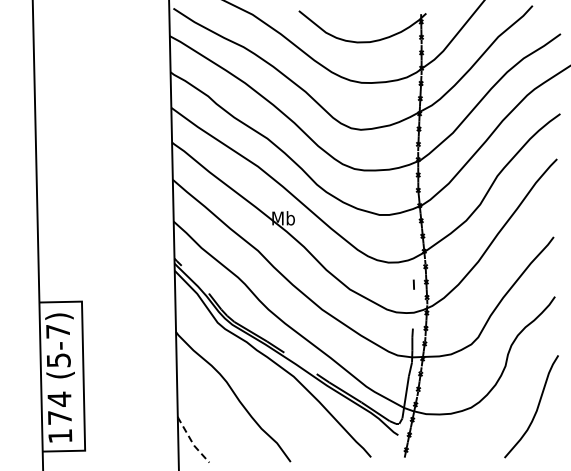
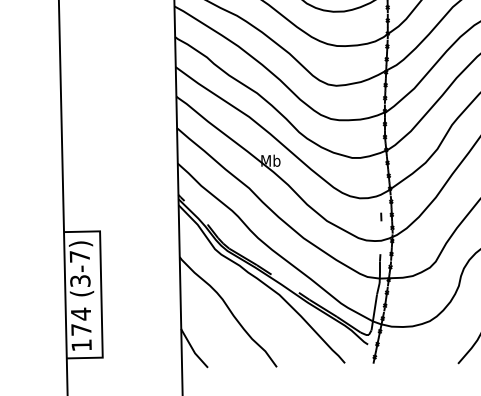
text: (58, 359) -> (80, 280), (5-7) -> (3-7)
line: (191, 441) -> (192, 349), dashed -> solid

